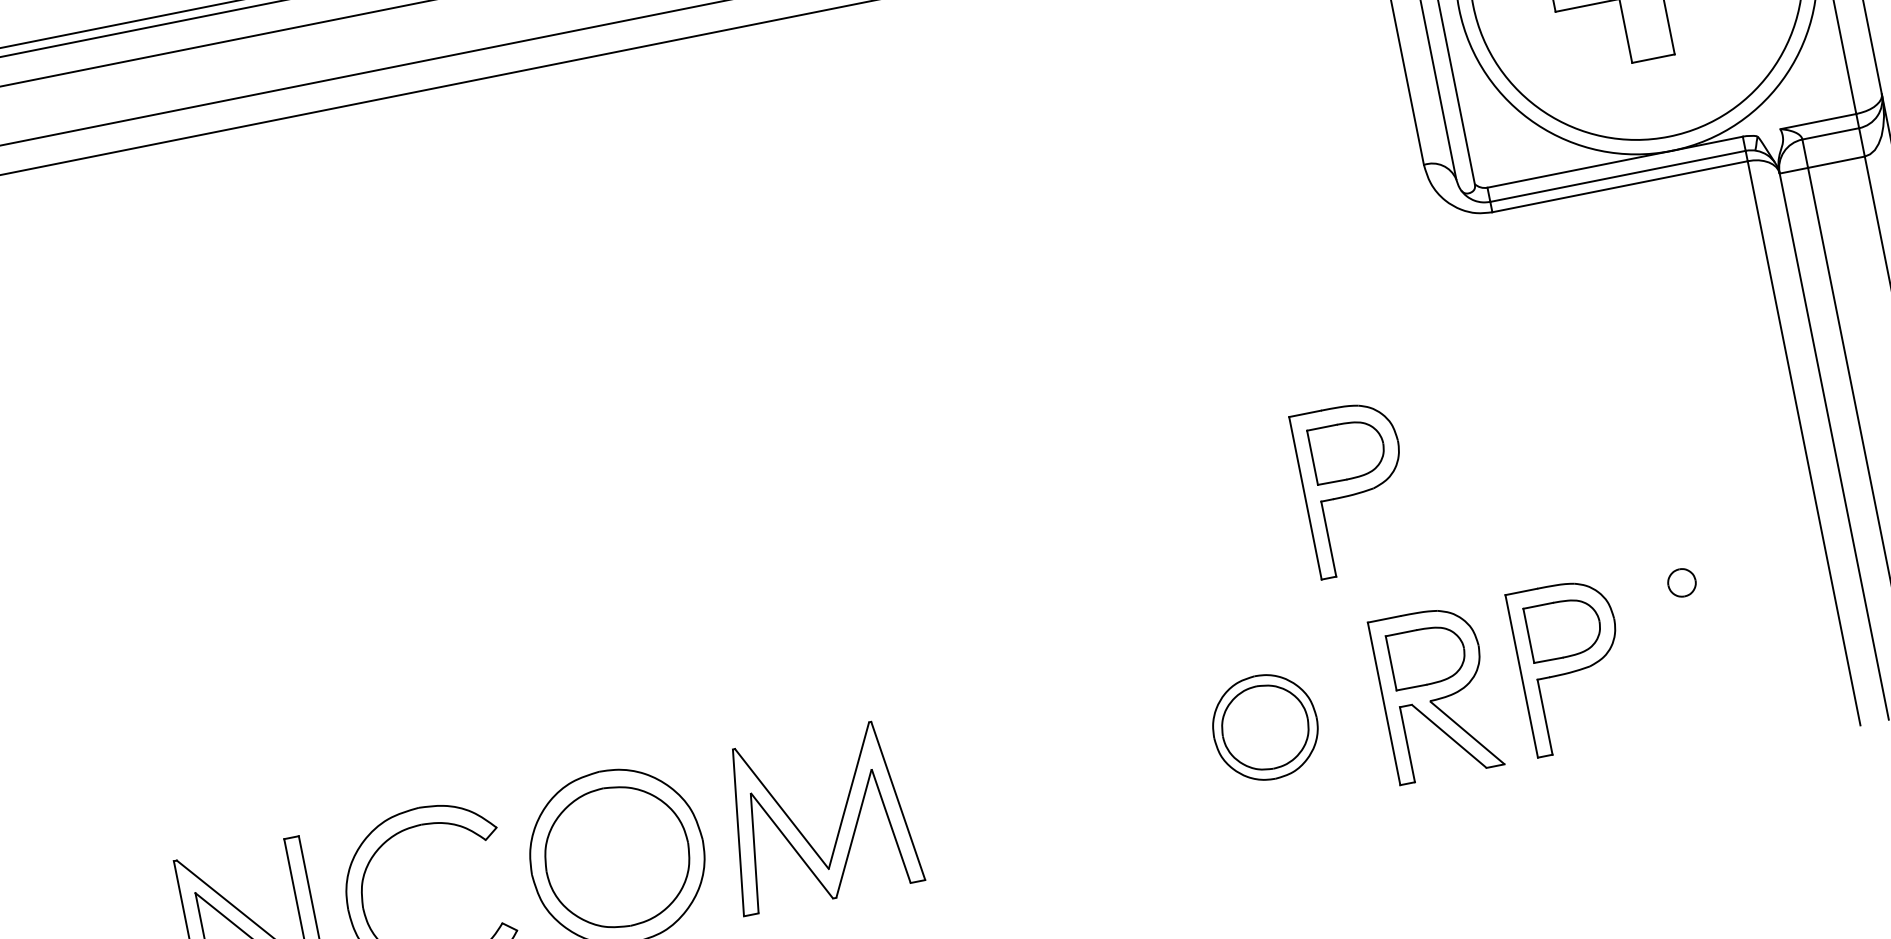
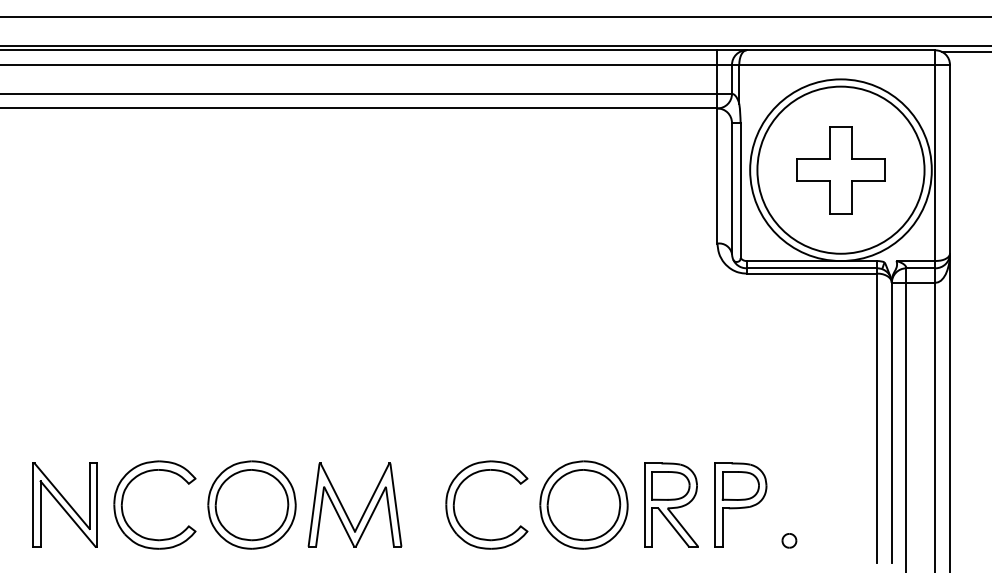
part: (1354, 487) -> (651, 395), removed
part: (1681, 582) -> (789, 540), moved
part: (1264, 726) -> (583, 504), size x1.67
part: (1012, 768) -> (455, 500), added

